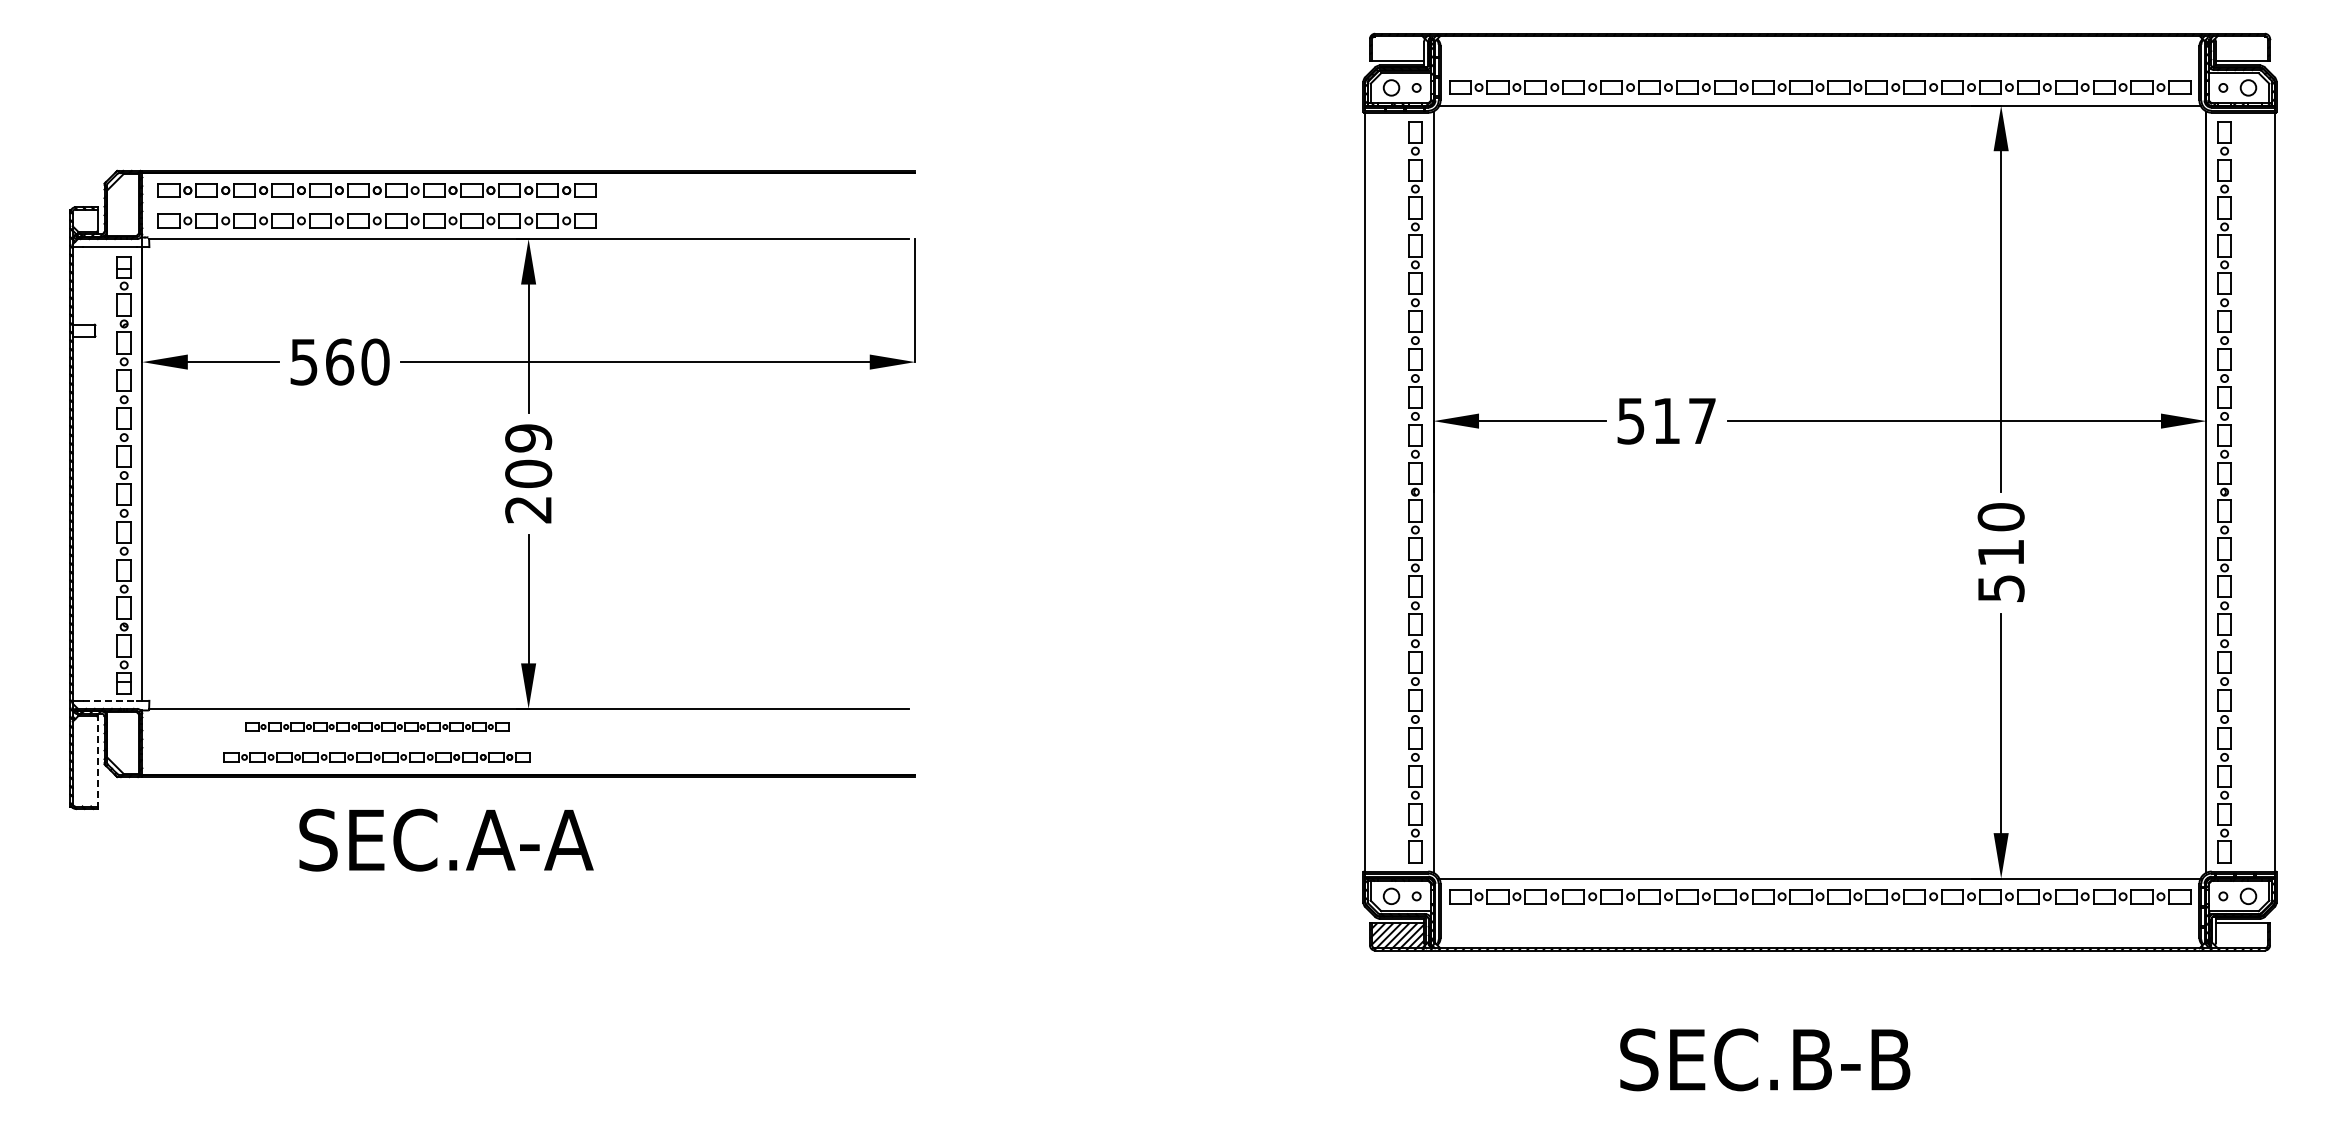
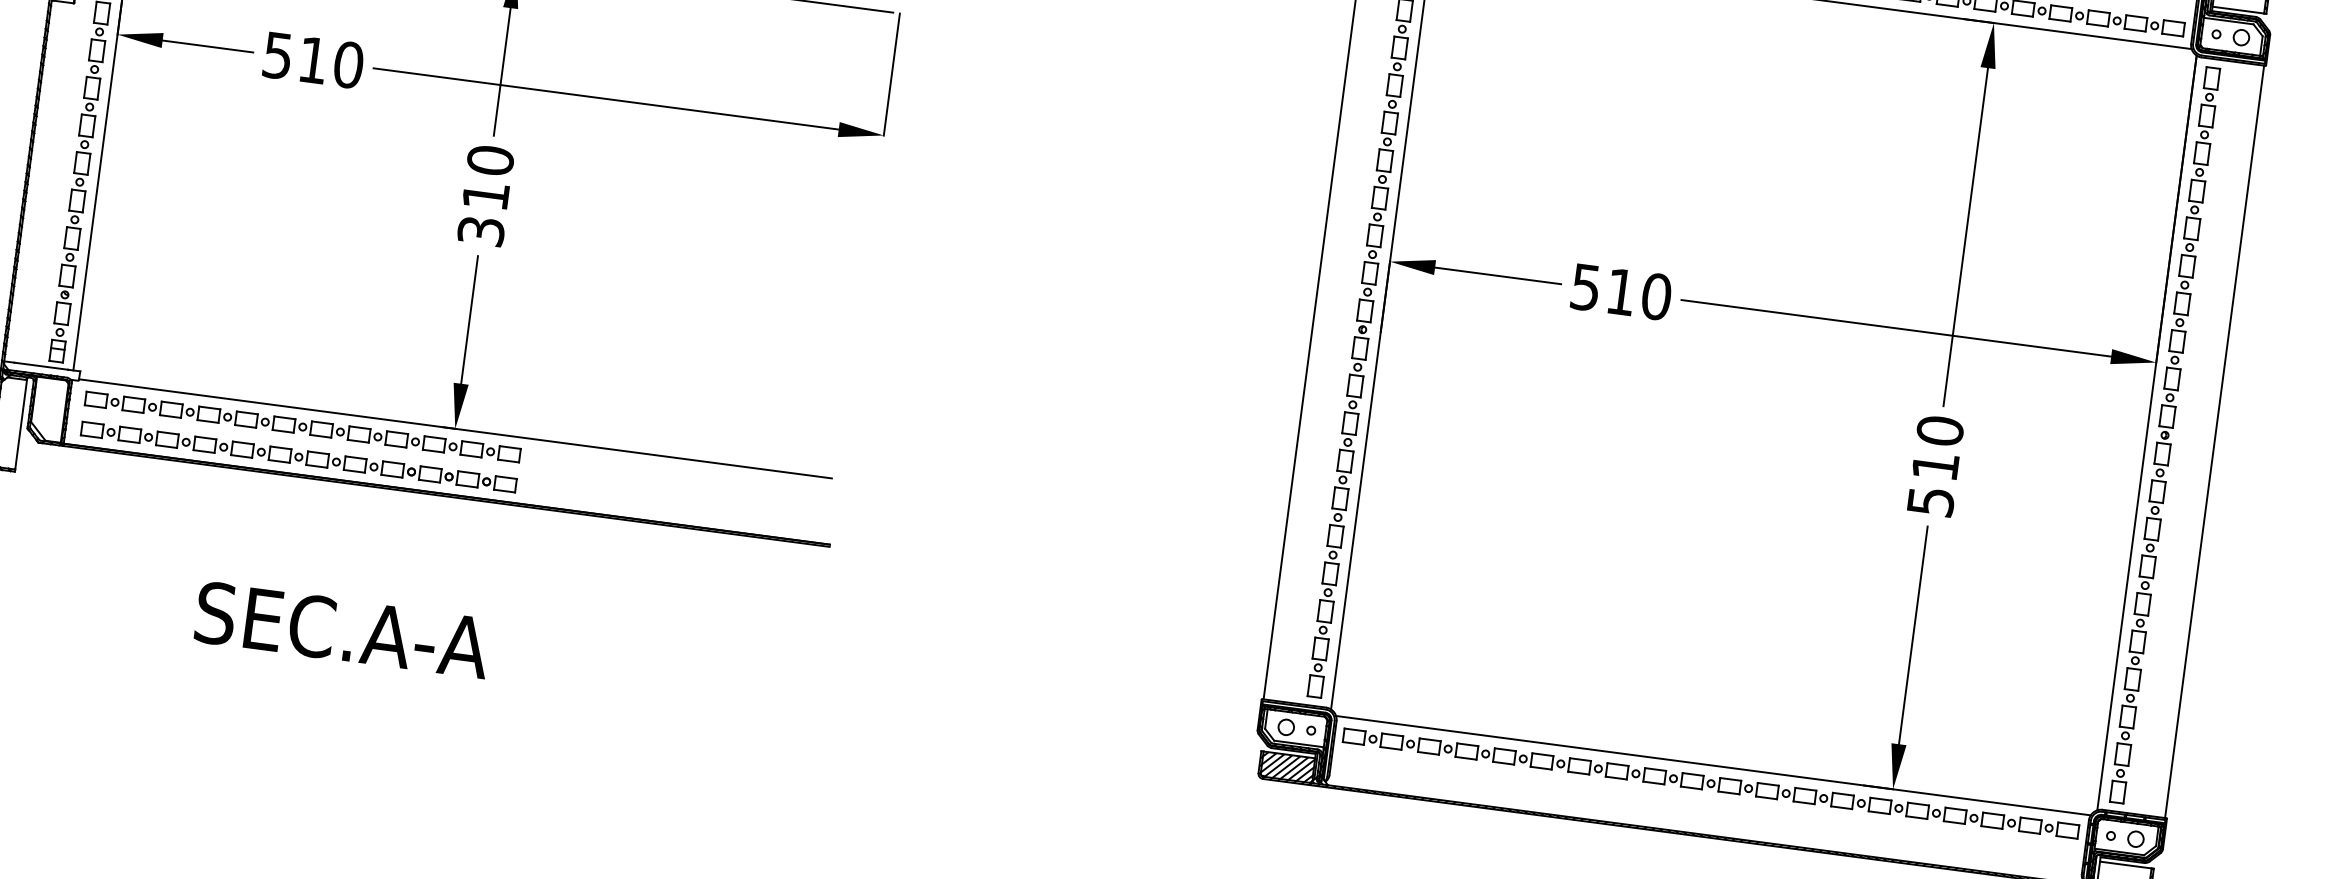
text: (340, 361) -> (314, 59), 560 -> 510
text: (1702, 420) -> (1656, 296), 517 -> 510
text: (528, 473) -> (485, 195), 209 -> 310
line: (110, 700) -> (41, 365), dashed -> solid
part: (376, 726) -> (302, 426), size x1.67
part: (376, 757) -> (298, 457), size x1.43
line: (97, 760) -> (21, 423), dashed -> solid
text: (446, 839) -> (342, 629), moved

